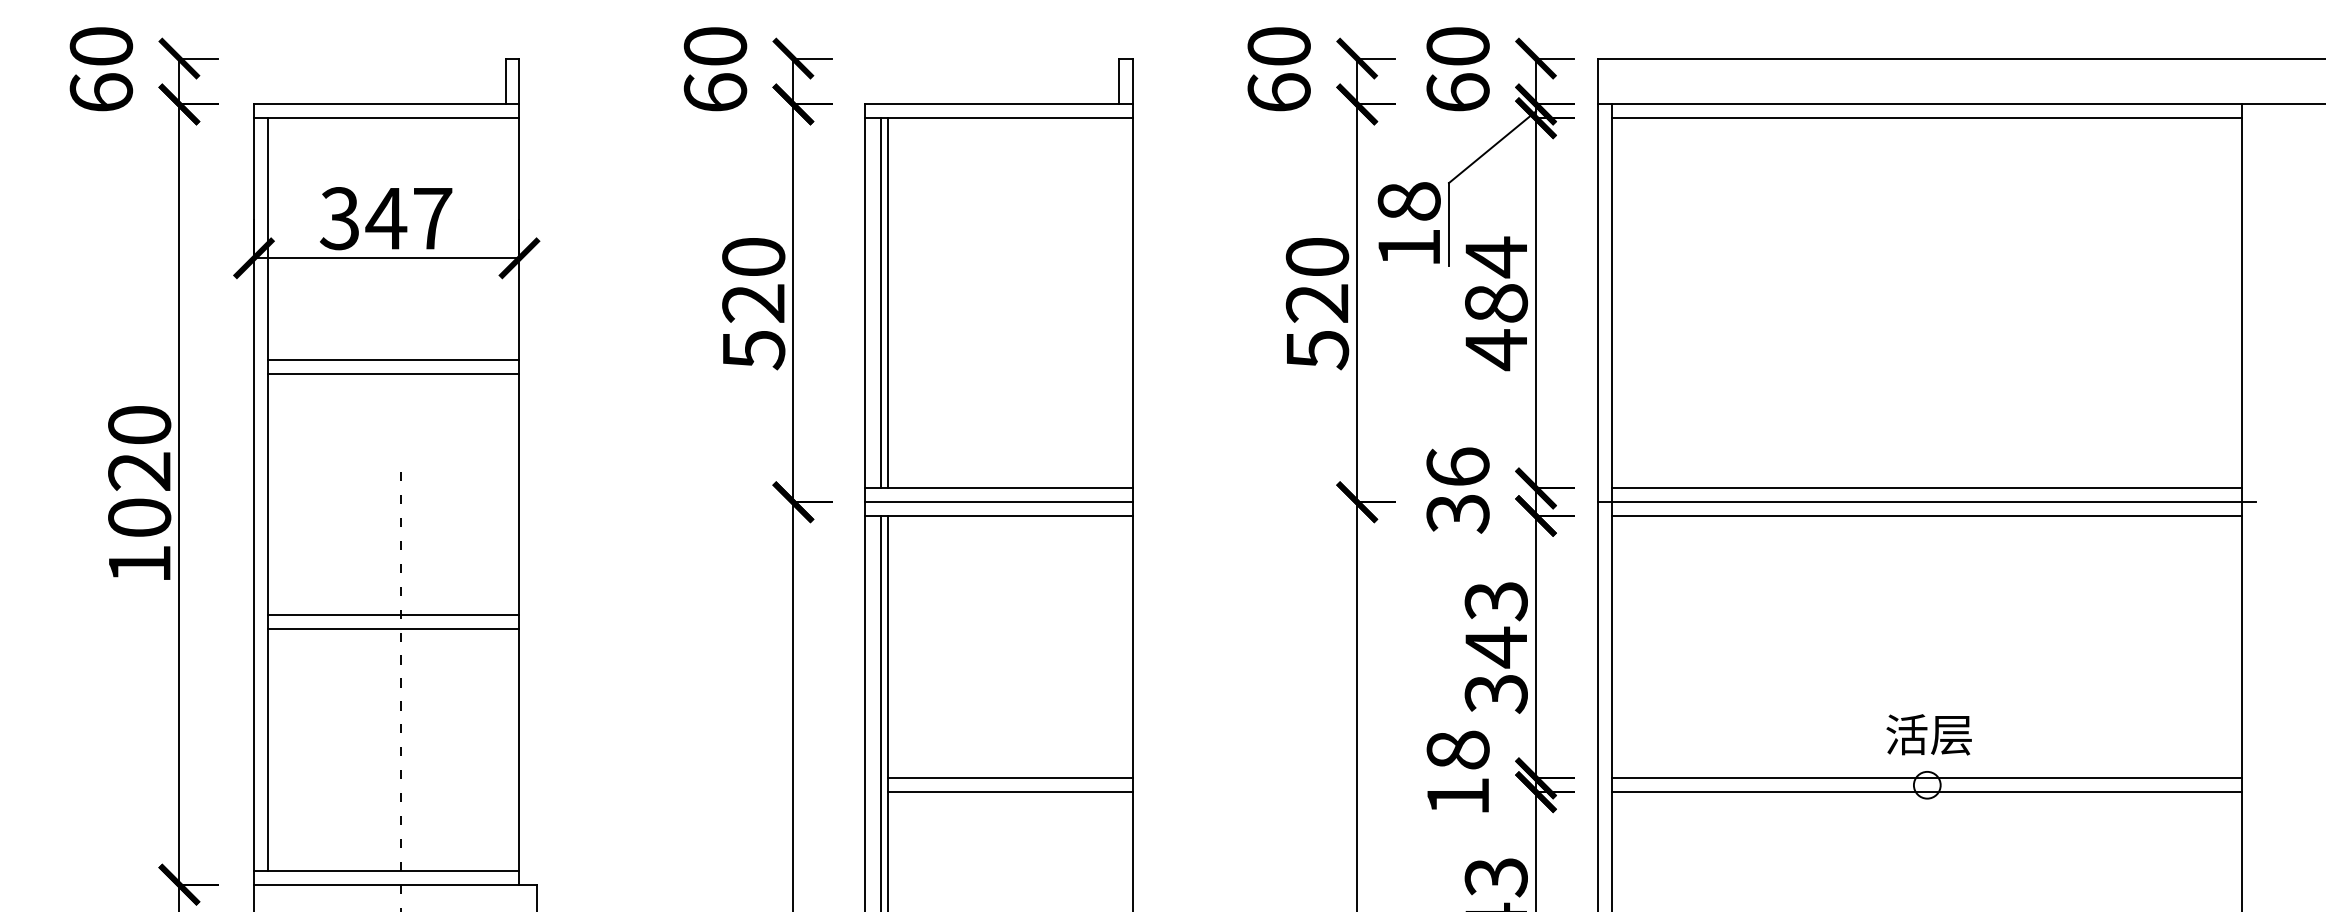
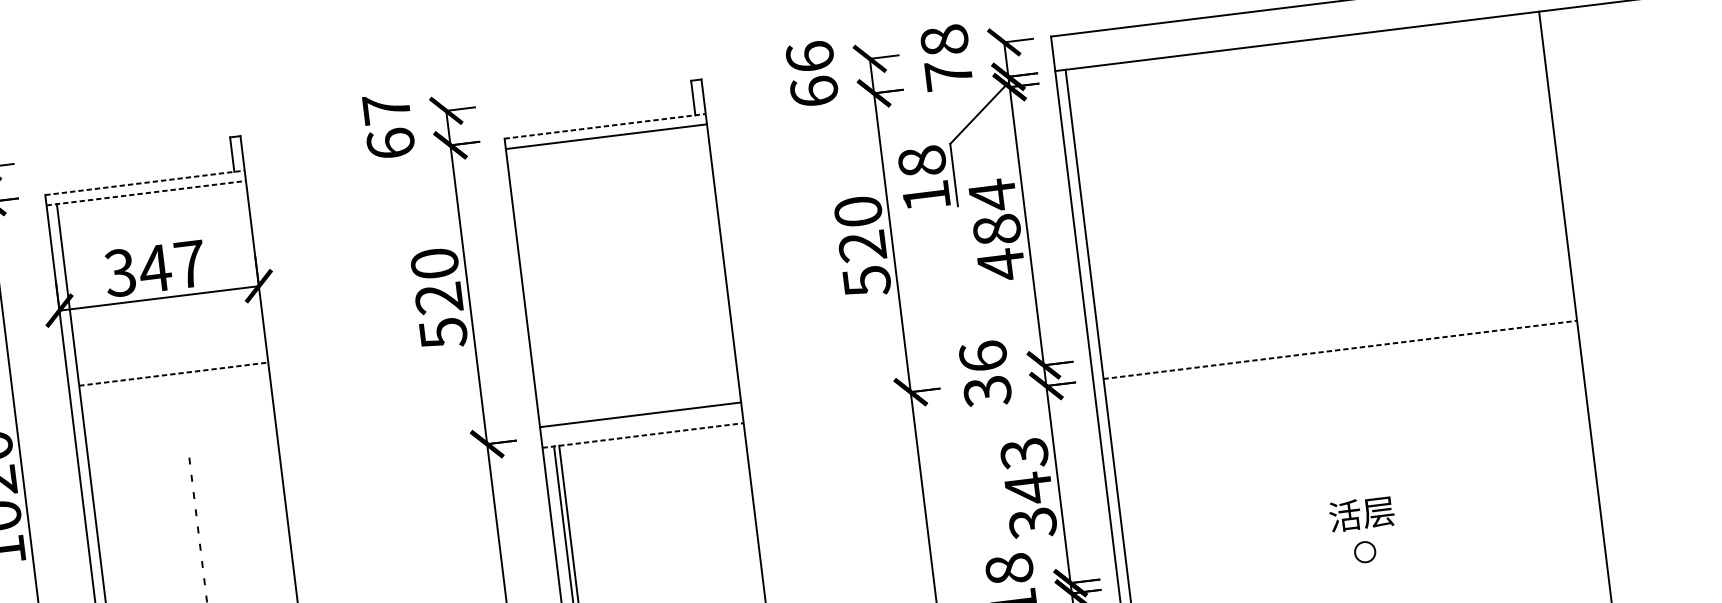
text: (1278, 45) -> (809, 56), 60 -> 66
text: (715, 46) -> (386, 108), 60 -> 67
text: (1457, 69) -> (946, 57), 60 -> 78
line: (386, 104) -> (144, 182), solid -> dashed
line: (999, 104) -> (605, 126), solid -> dashed
line: (386, 118) -> (146, 193), solid -> dashed
line: (1927, 118) -> (1303, 51), removed
line: (880, 303) -> (534, 286), removed
line: (887, 303) -> (539, 286), removed
line: (393, 359) -> (173, 373), solid -> dashed
line: (393, 373) -> (174, 384), removed
line: (1927, 488) -> (1337, 329), removed
line: (999, 502) -> (642, 425), removed
line: (1927, 502) -> (1339, 339), removed
line: (999, 516) -> (643, 435), solid -> dashed
line: (1927, 516) -> (1340, 350), solid -> dashed
line: (393, 615) -> (197, 566), removed
line: (393, 629) -> (198, 576), removed
line: (1927, 778) -> (1364, 547), removed
line: (1927, 792) -> (1365, 557), removed

